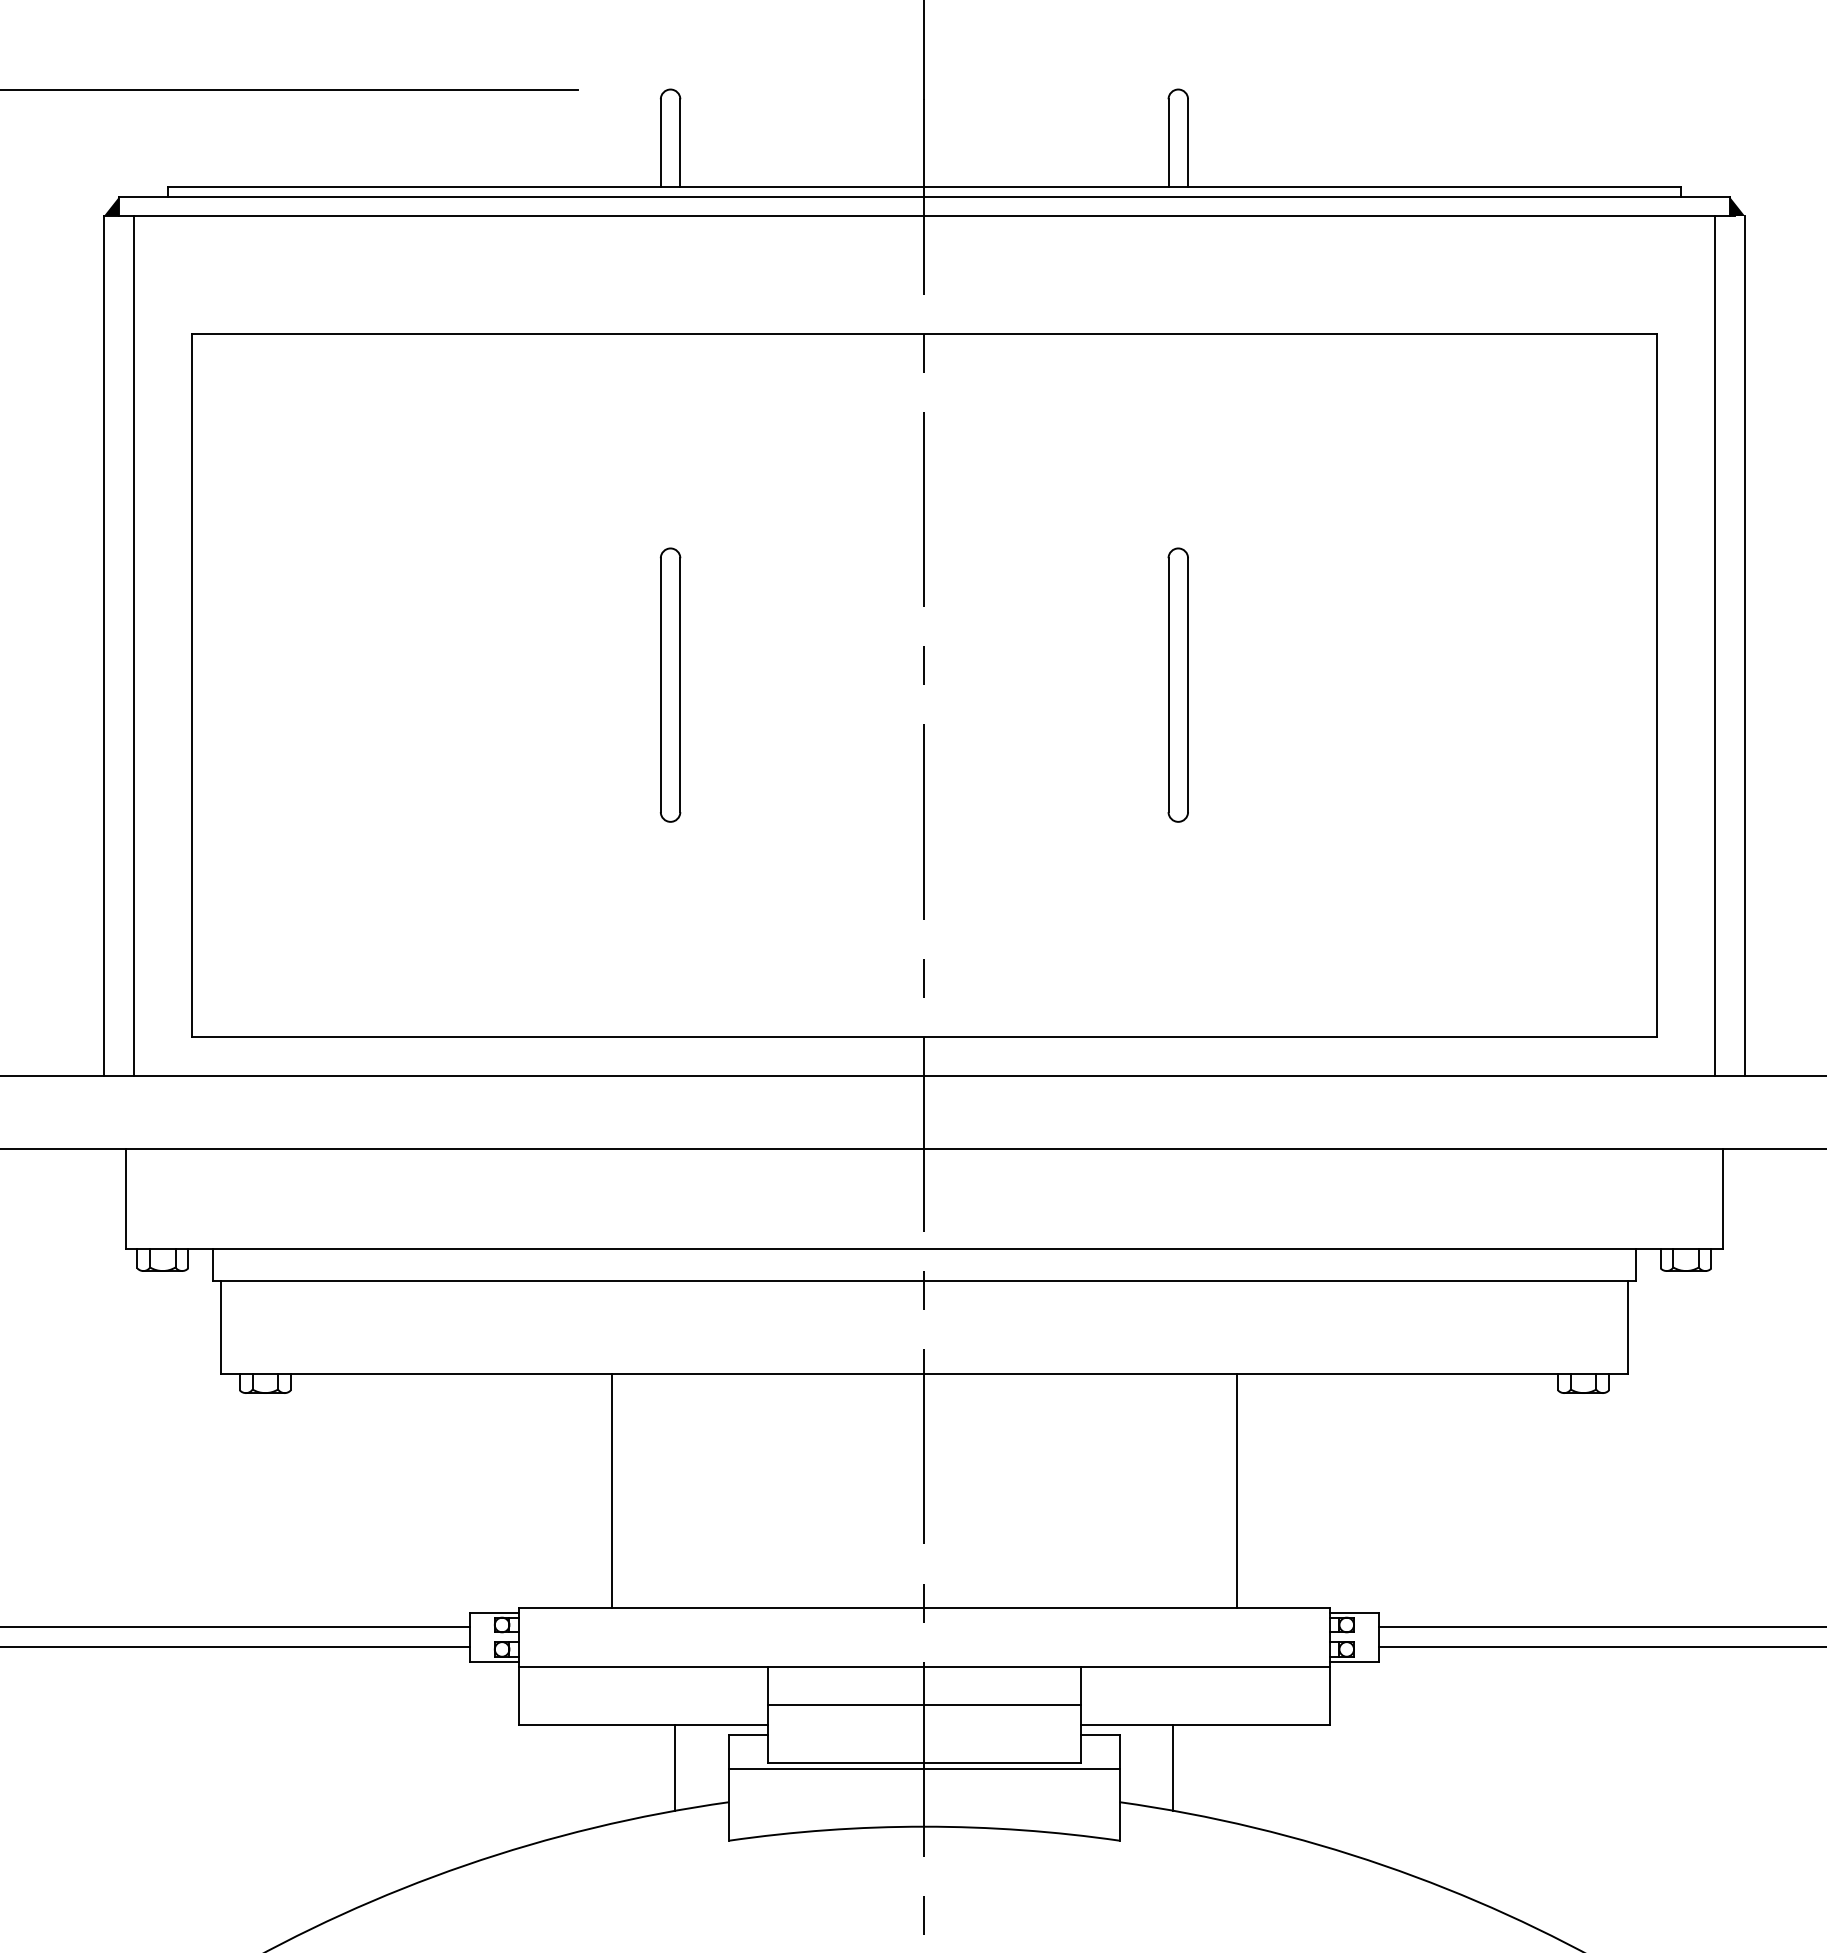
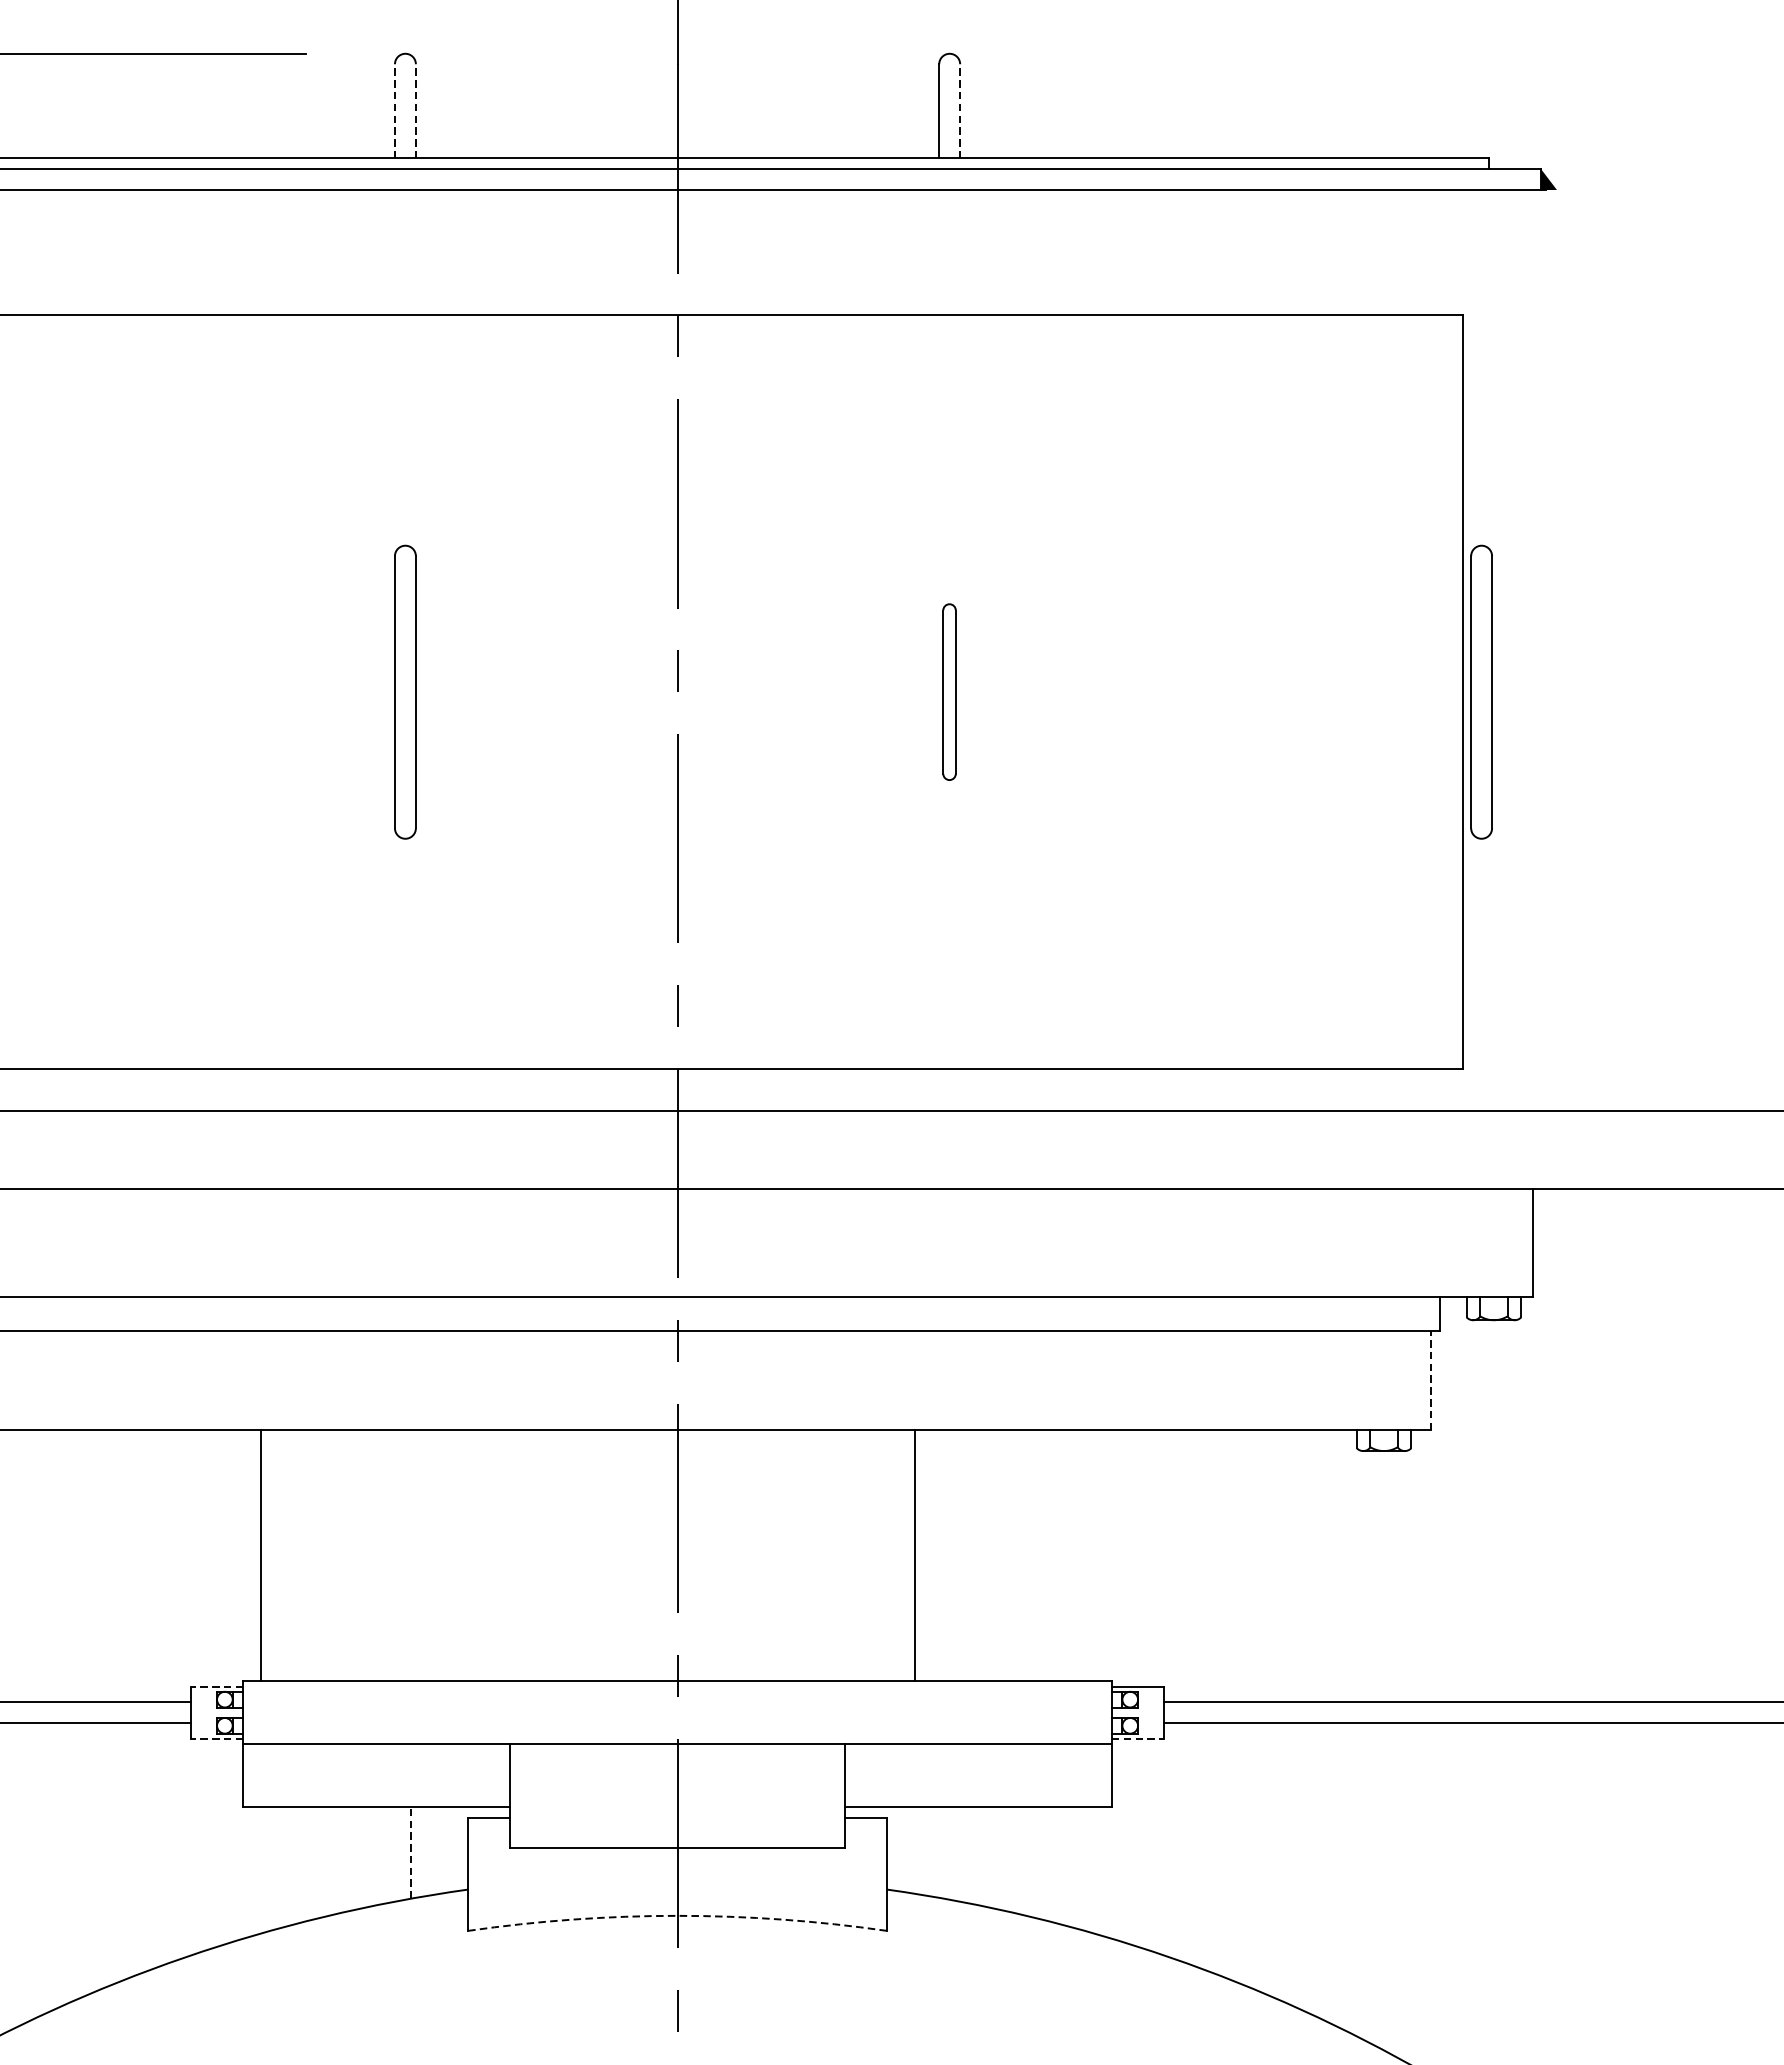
line: (660, 143) -> (394, 111), solid -> dashed
line: (680, 143) -> (416, 111), solid -> dashed
line: (1188, 143) -> (960, 111), solid -> dashed
line: (1715, 645) -> (1525, 649), removed
line: (1744, 645) -> (1556, 649), removed
part: (1177, 684) -> (948, 691), size x0.6
part: (1674, 684) -> (1481, 691), added
line: (1627, 1326) -> (1431, 1379), solid -> dashed
line: (611, 1490) -> (260, 1555), moved
line: (1236, 1490) -> (914, 1555), moved
line: (494, 1612) -> (216, 1686), solid -> dashed
line: (494, 1661) -> (216, 1738), solid -> dashed
line: (1354, 1661) -> (1138, 1738), solid -> dashed
line: (924, 1705) -> (677, 1785), removed
line: (675, 1767) -> (410, 1852), solid -> dashed
line: (1173, 1767) -> (944, 1852), removed
line: (924, 1768) -> (677, 1853), removed
arc: (924, 1826) -> (677, 1915), solid -> dashed

